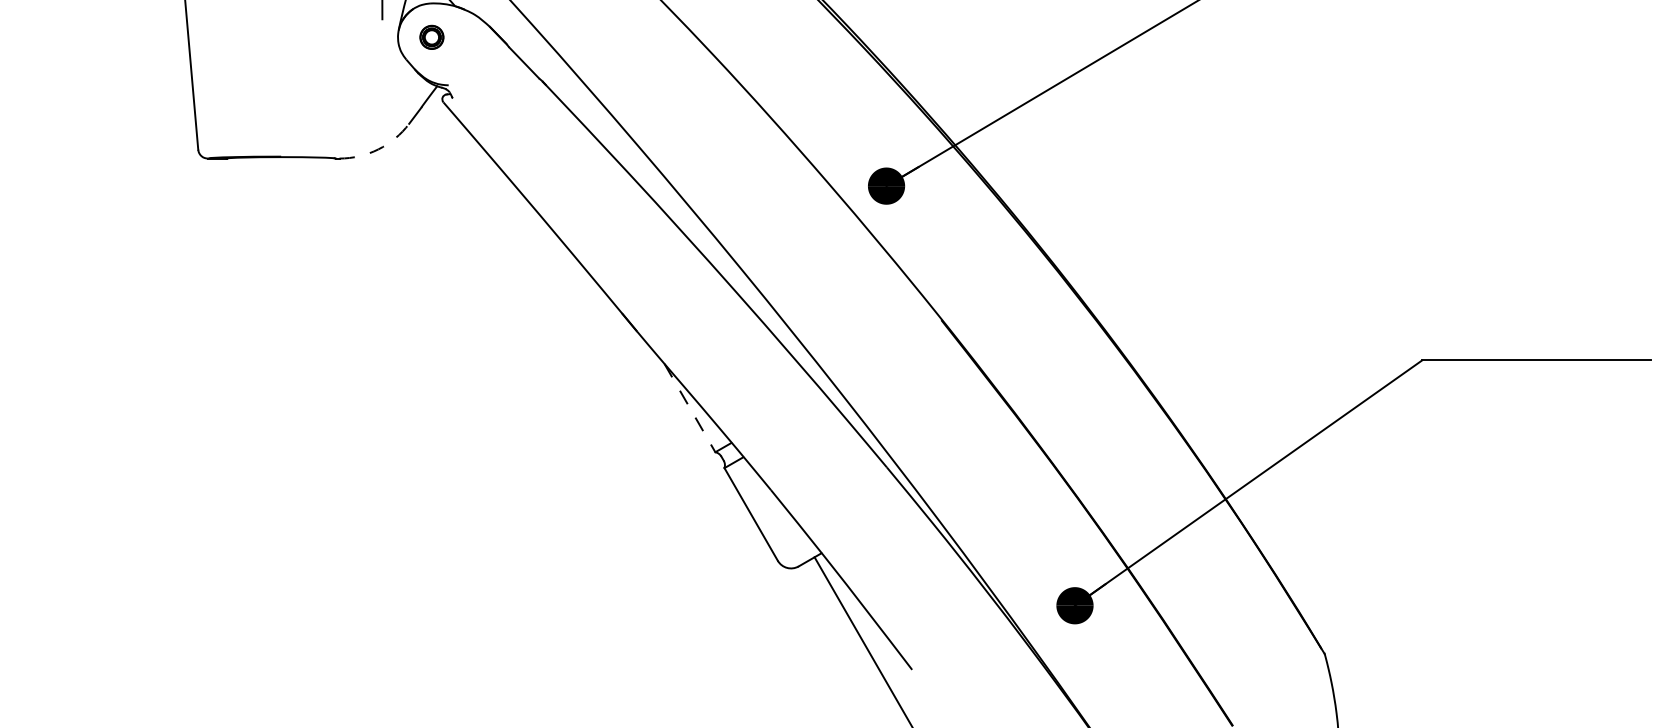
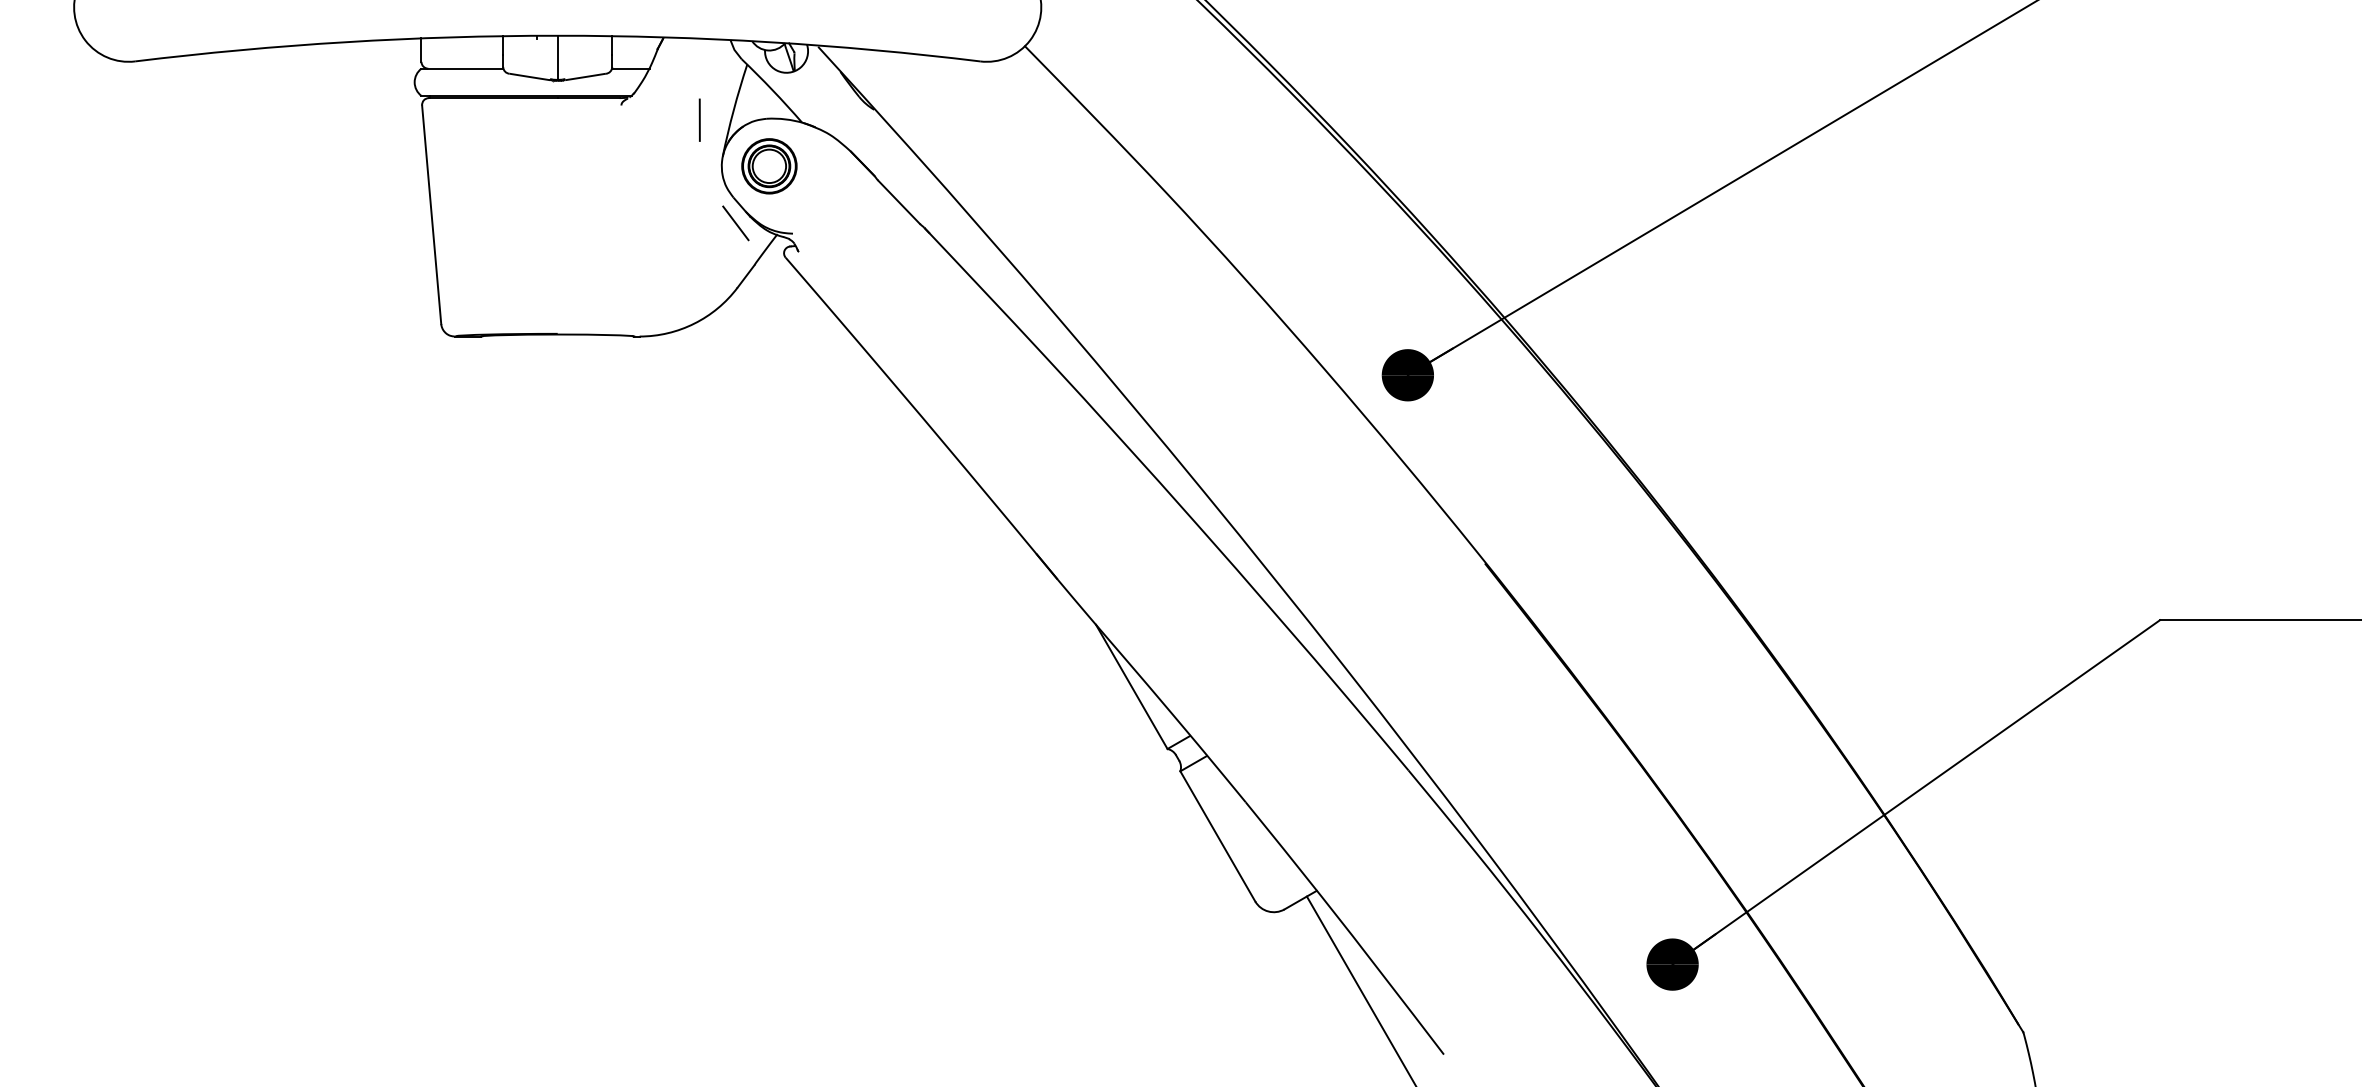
part: (431, 37) -> (769, 166), size x1.67
line: (407, 78) -> (735, 223), added
arc: (378, 149) -> (694, 323), dashed -> solid
line: (689, 407) -> (1131, 686), dashed -> solid

